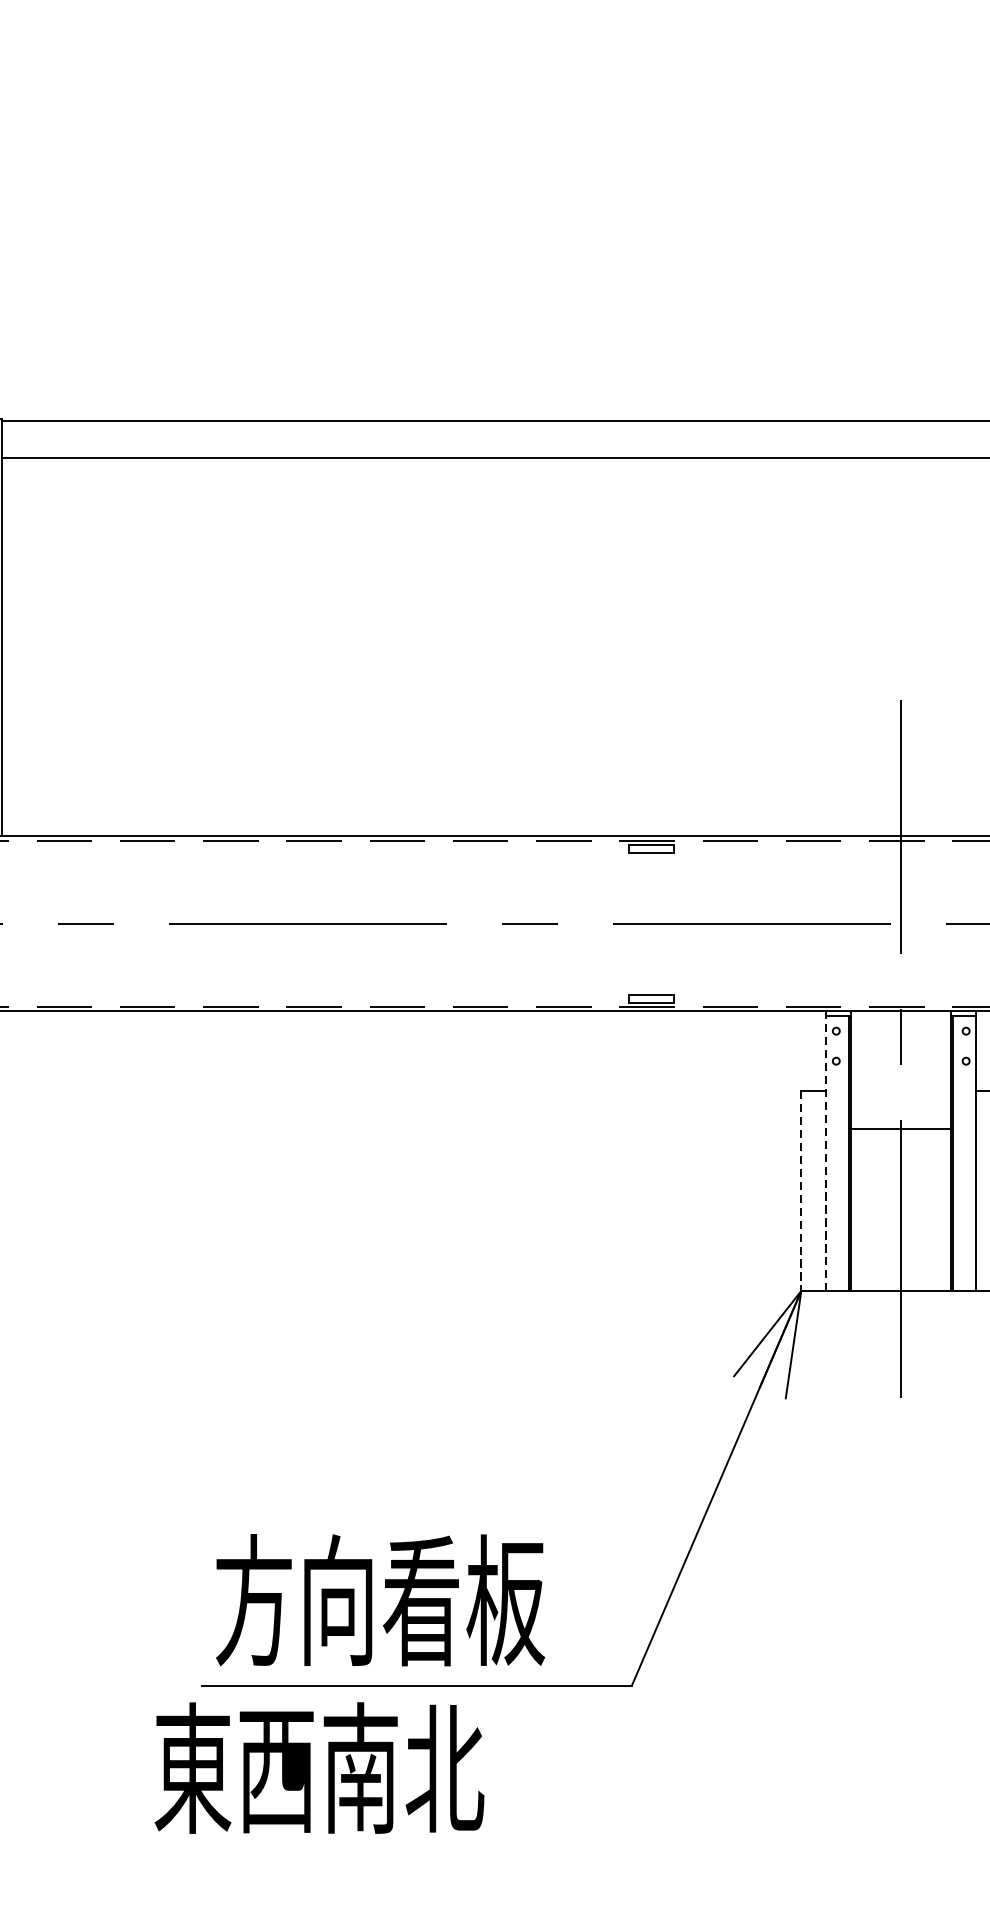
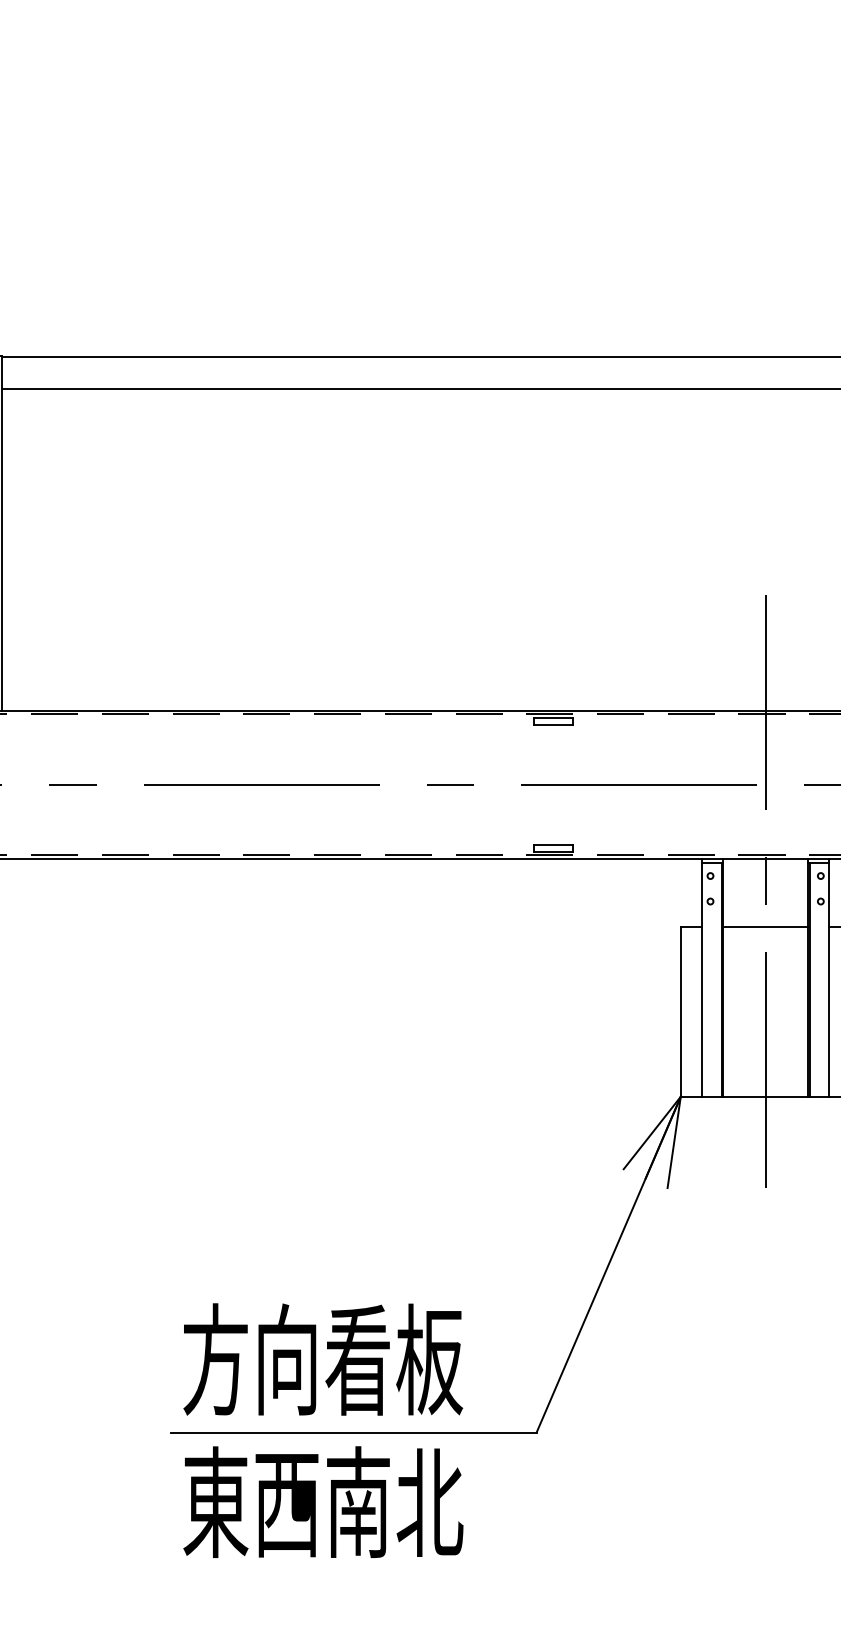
line: (901, 1129) -> (765, 927), moved
line: (826, 1150) -> (702, 977), dashed -> solid
line: (800, 1190) -> (680, 1011), dashed -> solid
text: (319, 1767) -> (323, 1501), moved

